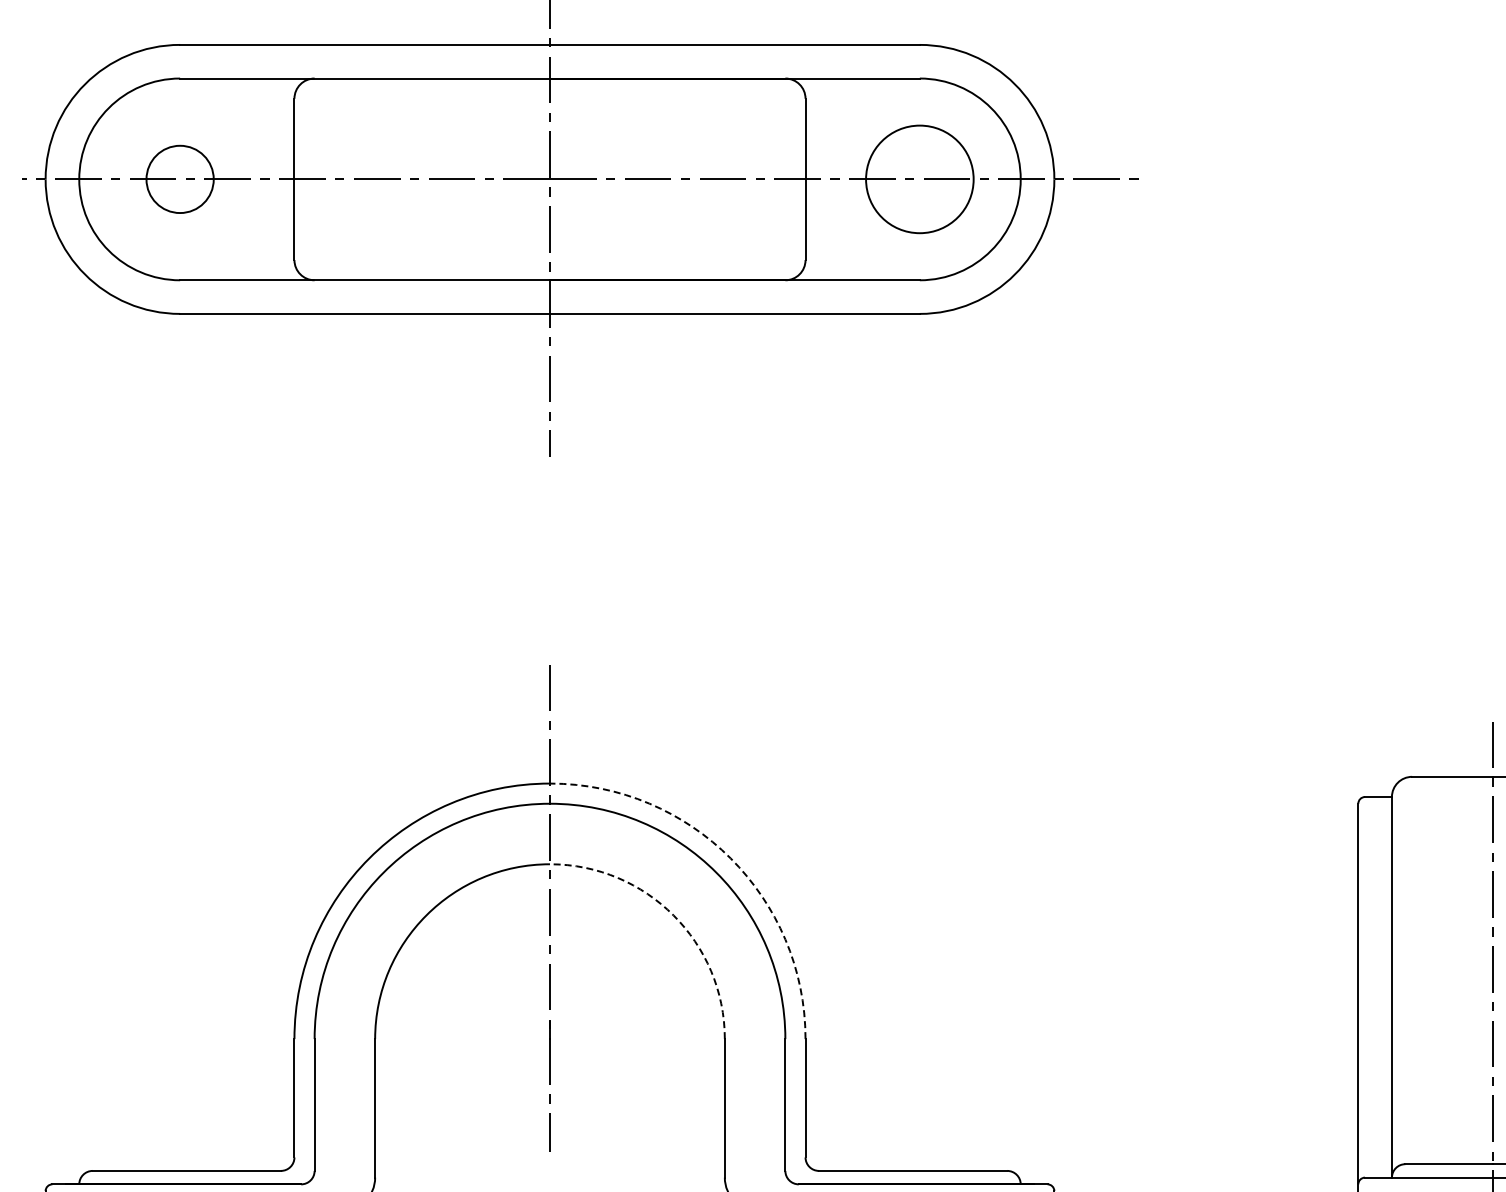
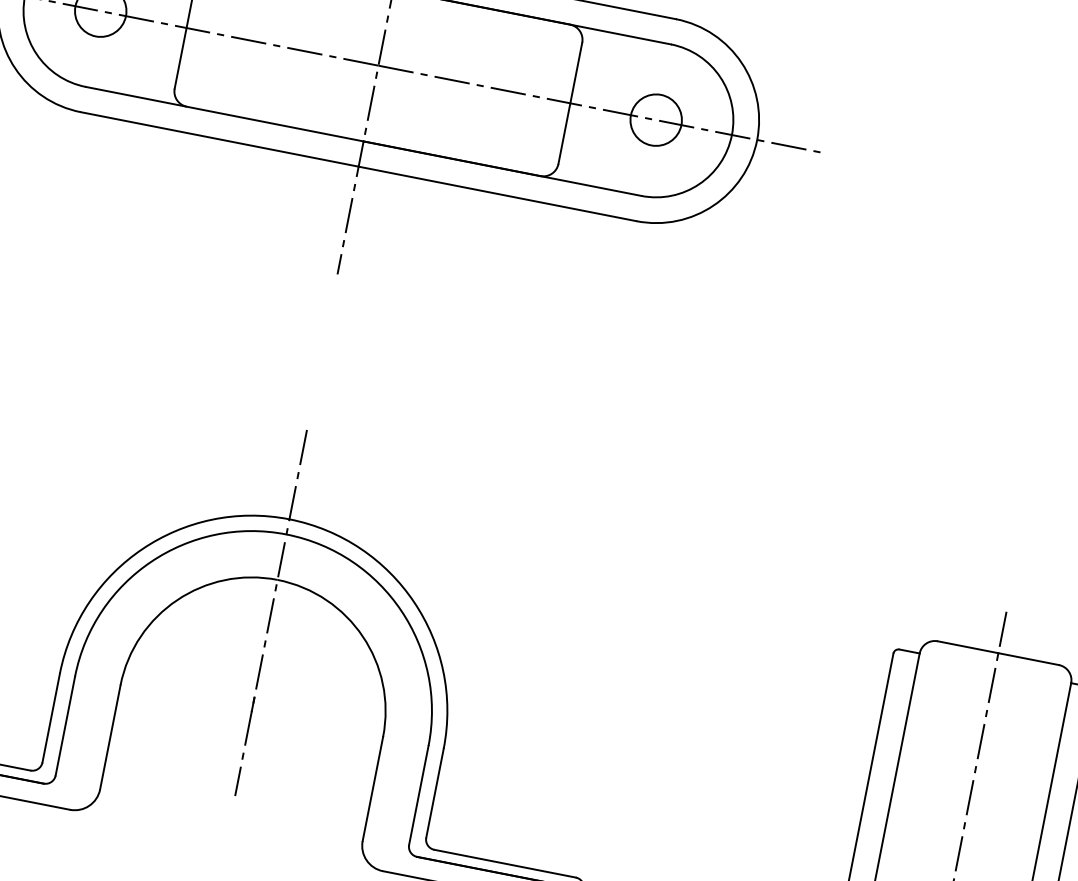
circle: (919, 179) -> (655, 120), size x0.62
arc: (730, 858) -> (413, 602), dashed -> solid
arc: (673, 915) -> (362, 636), dashed -> solid

